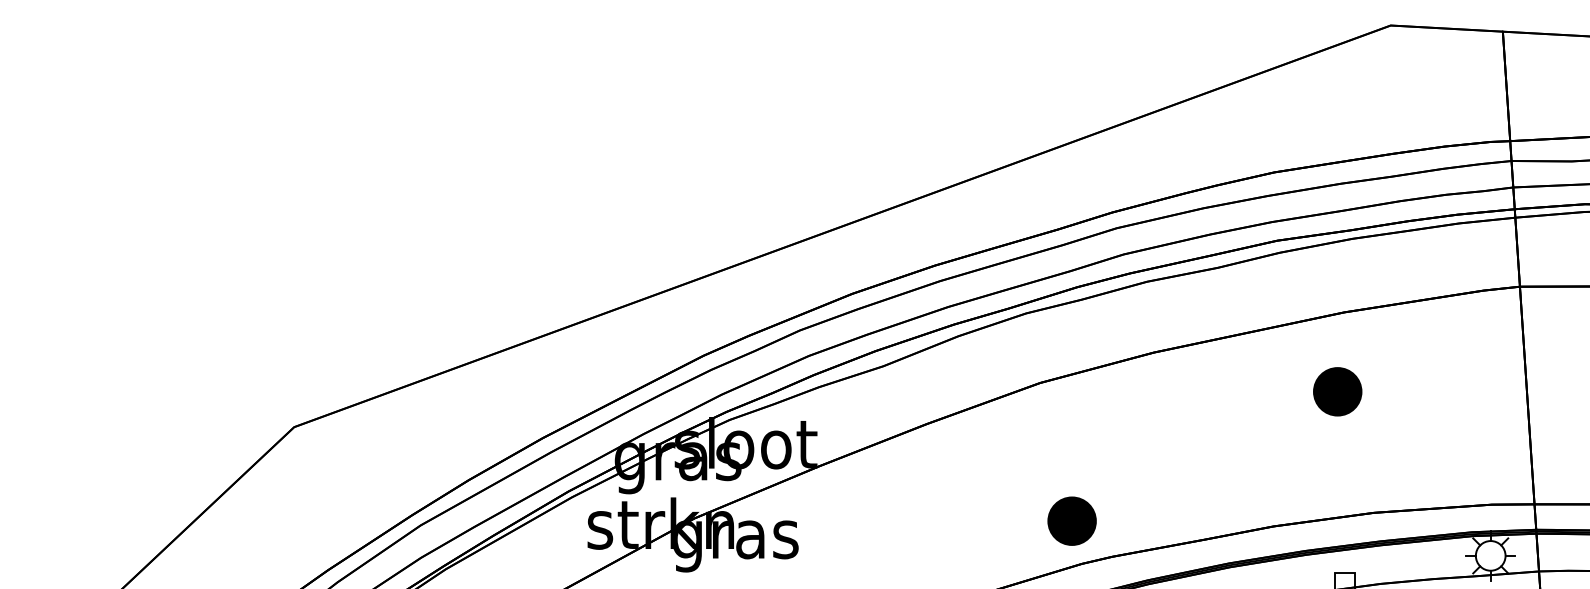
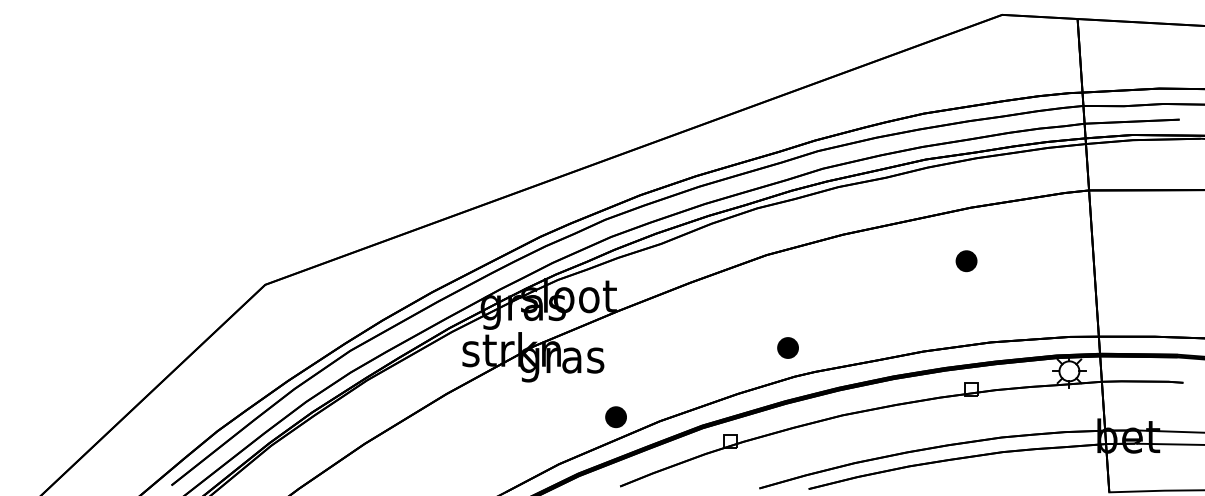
part: (1337, 392) -> (966, 261), size x0.62
part: (1071, 520) -> (787, 347), size x0.62

